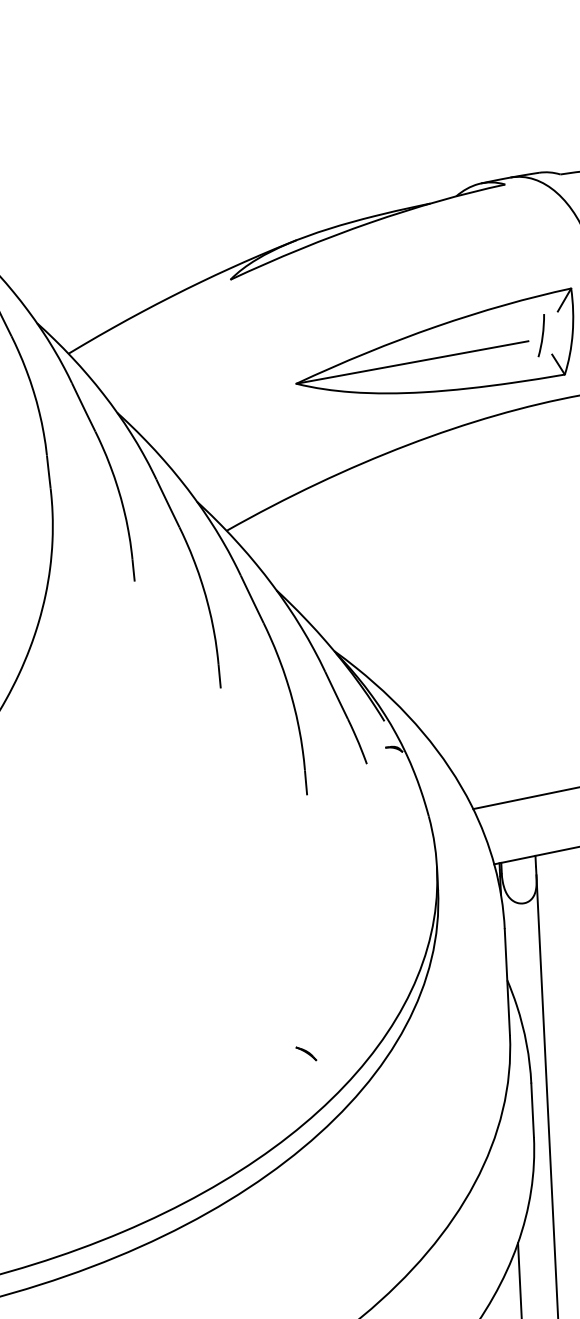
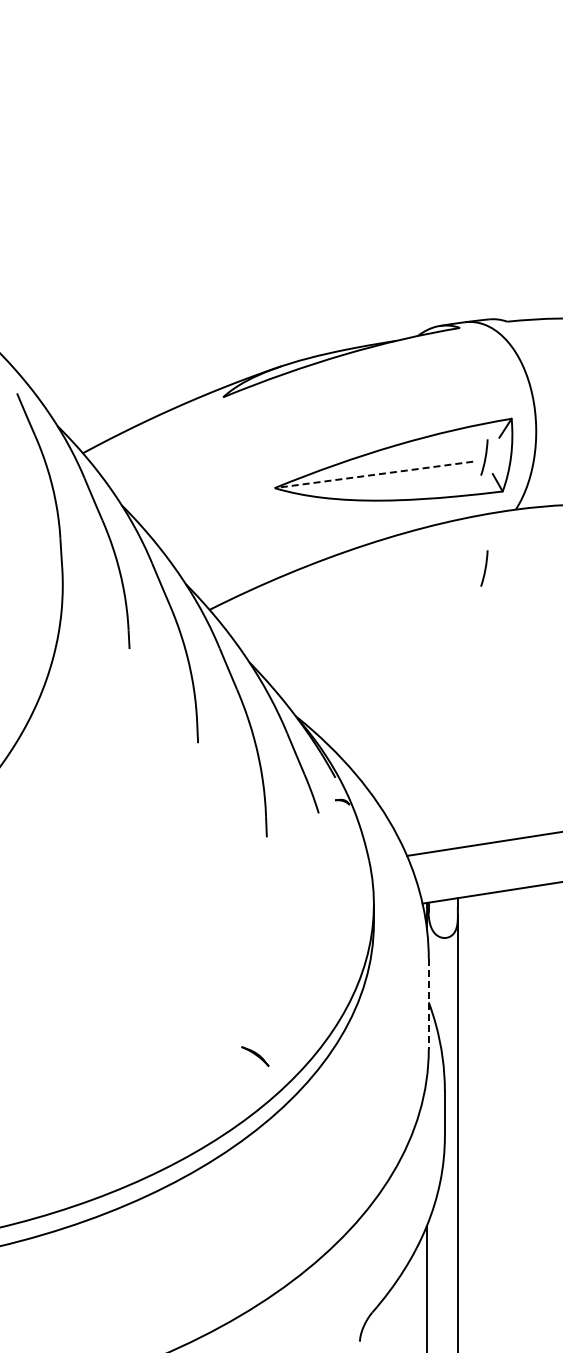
line: (411, 362) -> (373, 474), solid -> dashed
curve: (547, 466) -> (484, 568), added
line: (506, 981) -> (428, 1003), solid -> dashed
part: (306, 1053) -> (255, 1056), size x1.6

